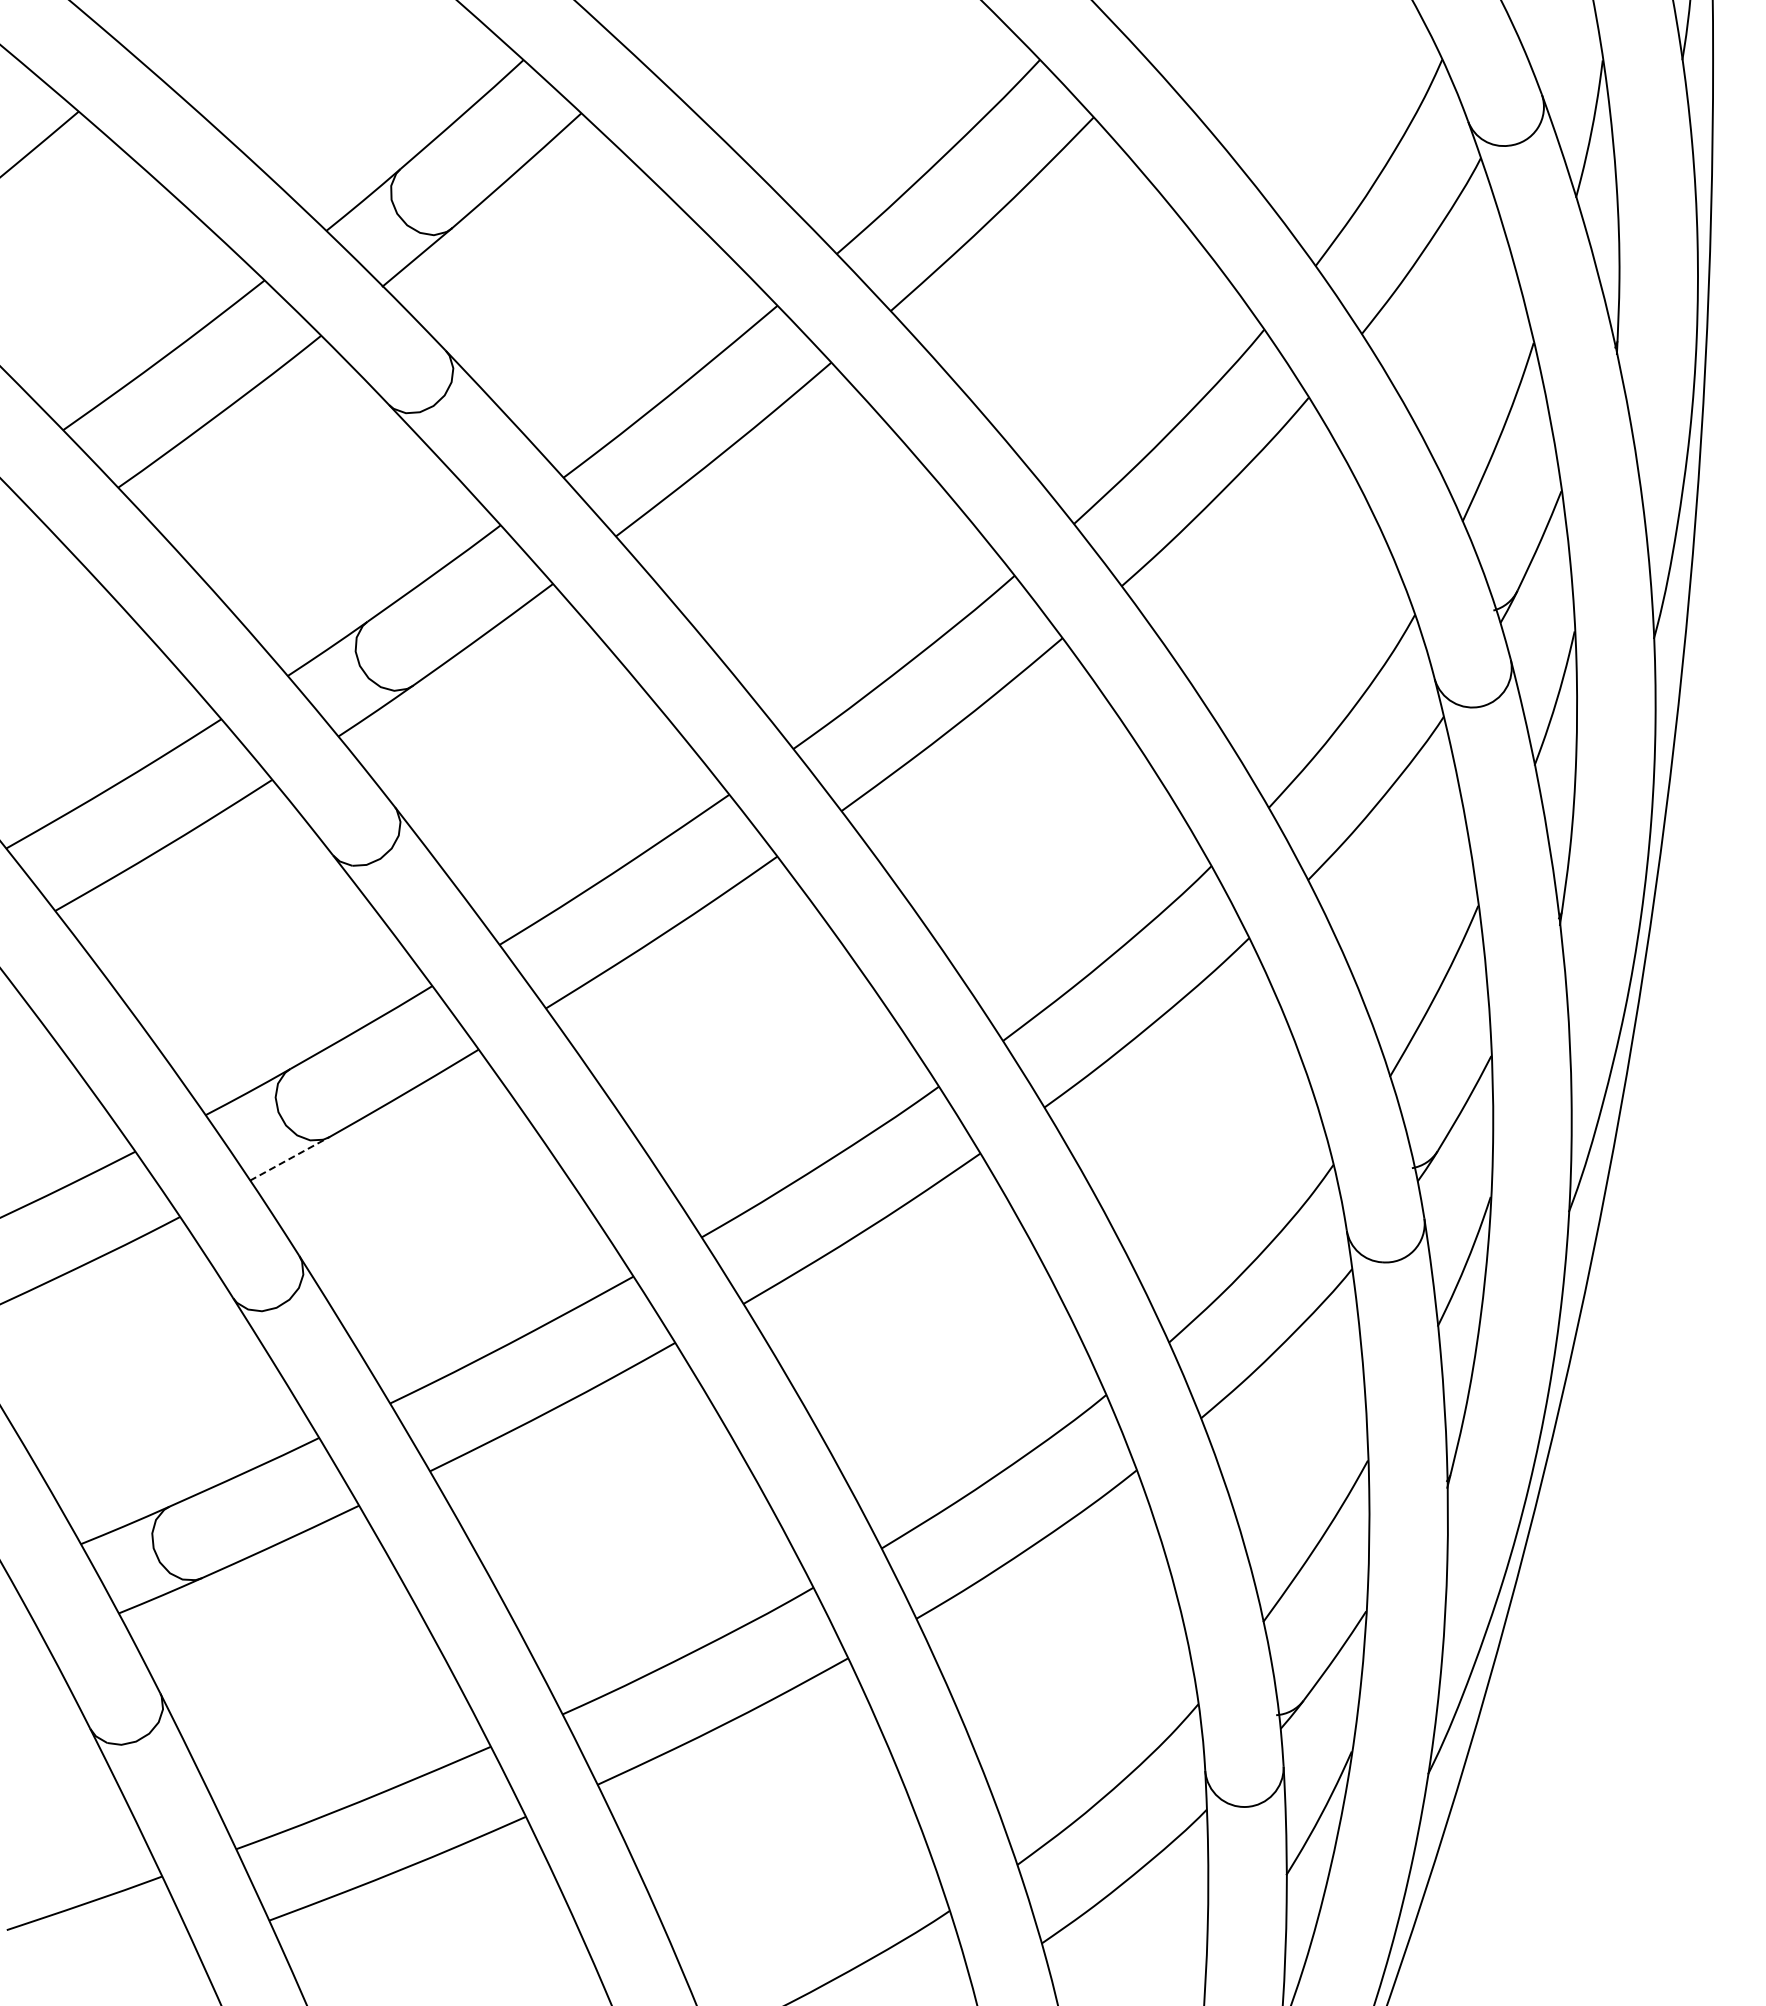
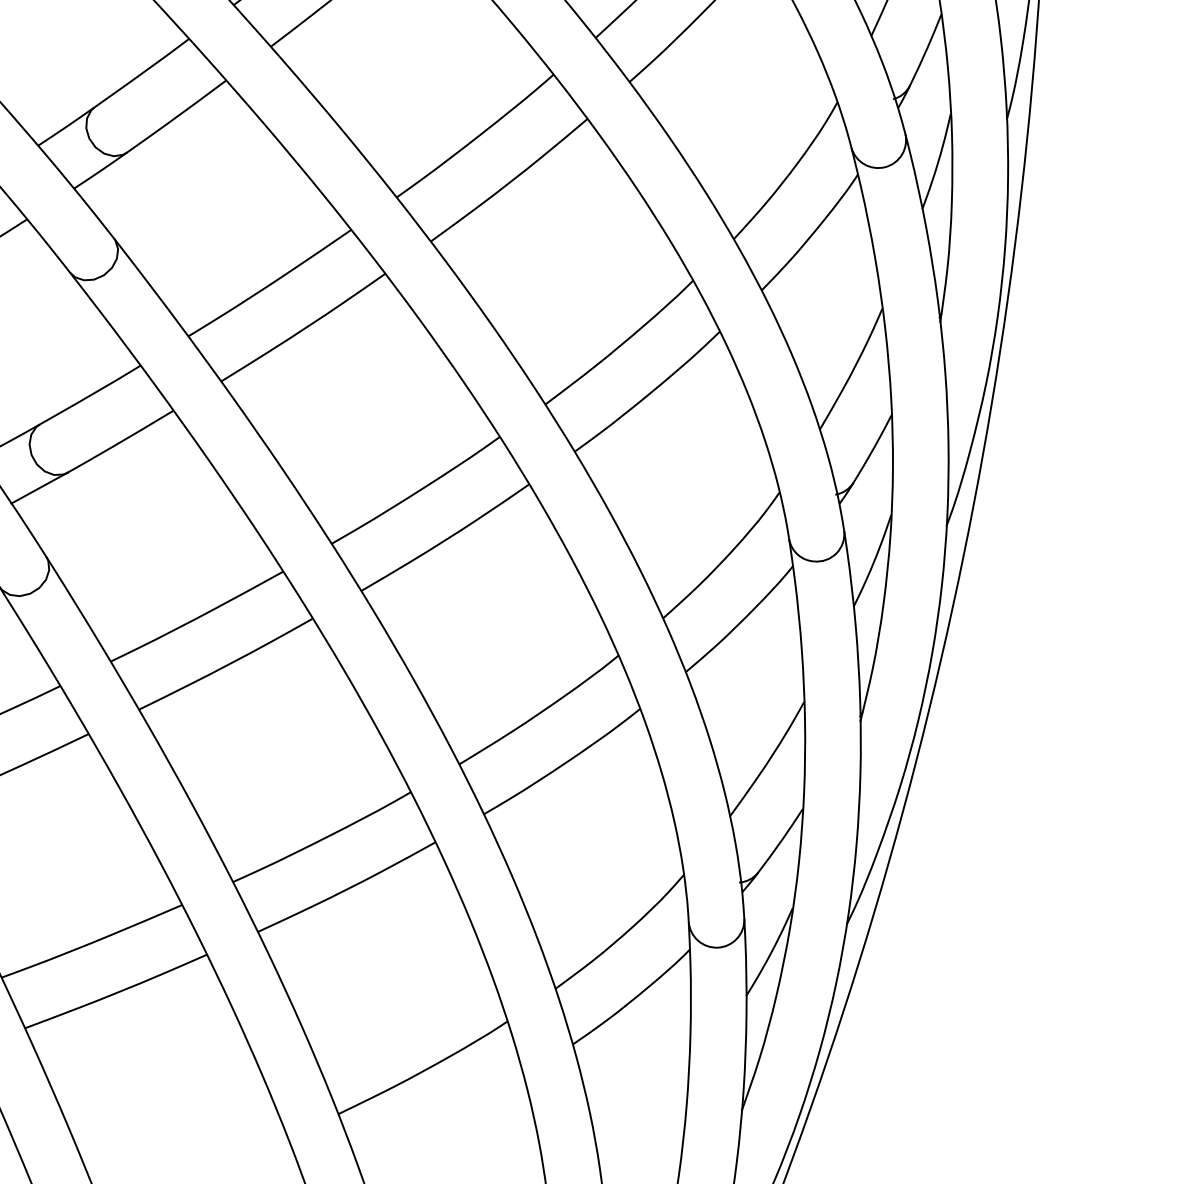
line: (289, 1158) -> (39, 487), dashed -> solid

